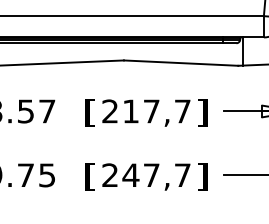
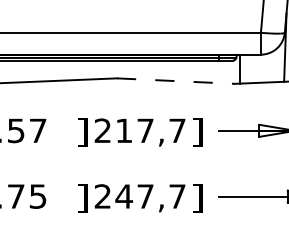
line: (180, 63) -> (175, 81), solid -> dashed
text: (90, 113) -> (82, 132), [ -> ]
text: (90, 177) -> (82, 198), [ -> ]

